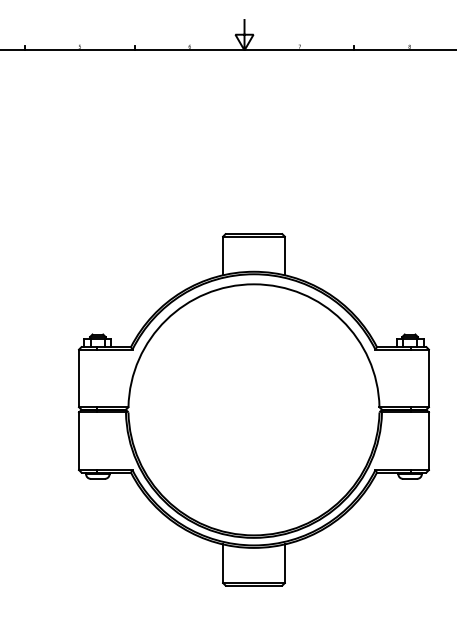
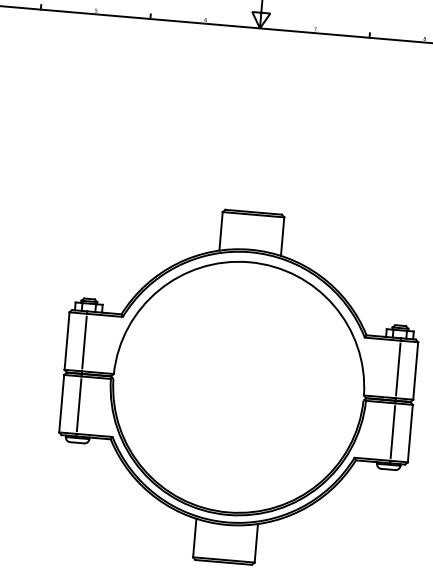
line: (96, 378) -> (84, 342), added
line: (411, 378) -> (398, 369), added
line: (96, 441) -> (79, 405), added
line: (411, 441) -> (392, 432), added

